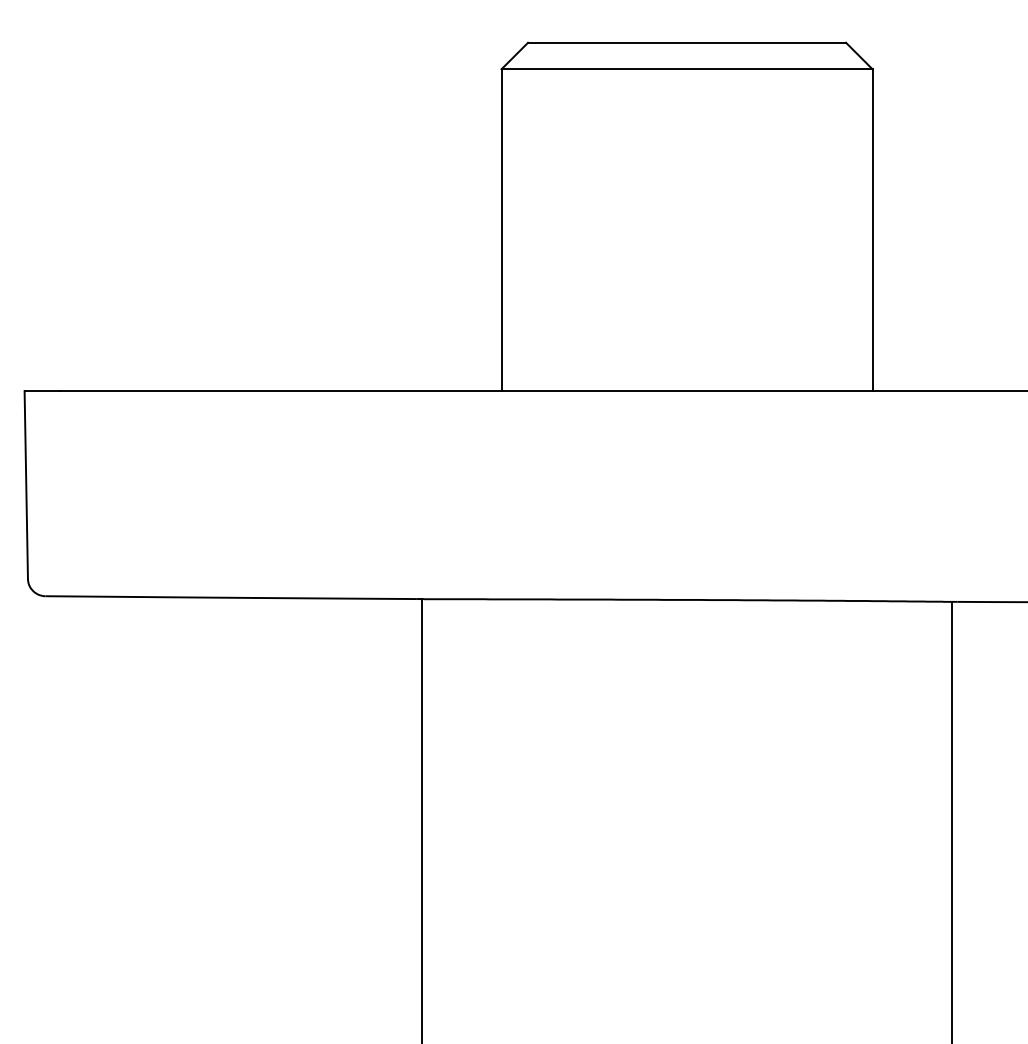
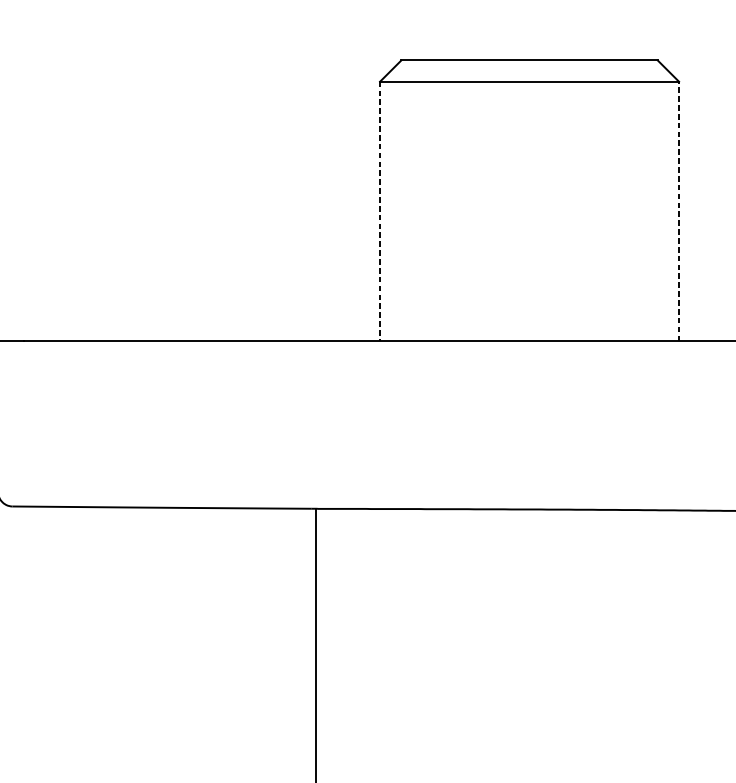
line: (501, 230) -> (380, 211), solid -> dashed
line: (872, 230) -> (679, 211), solid -> dashed

